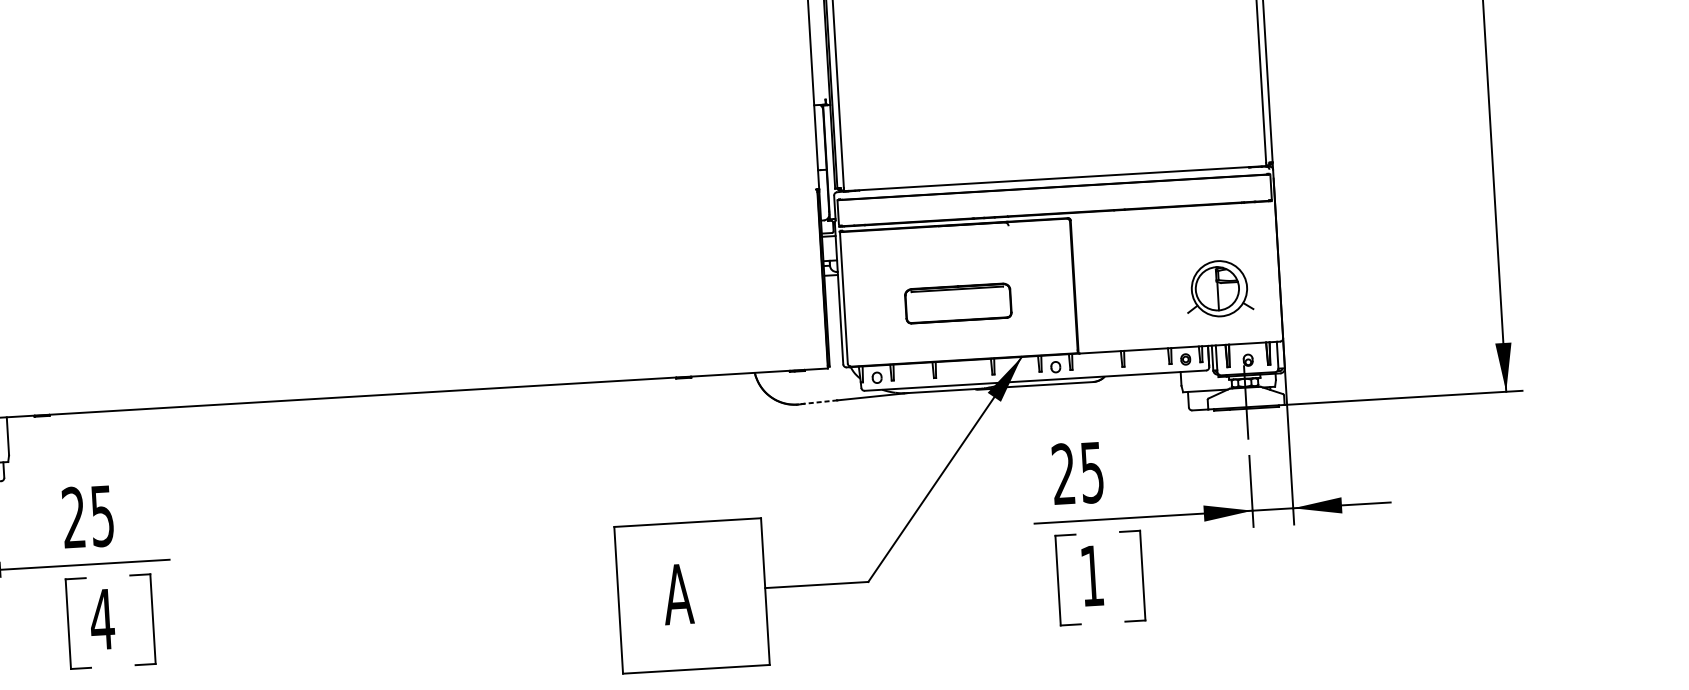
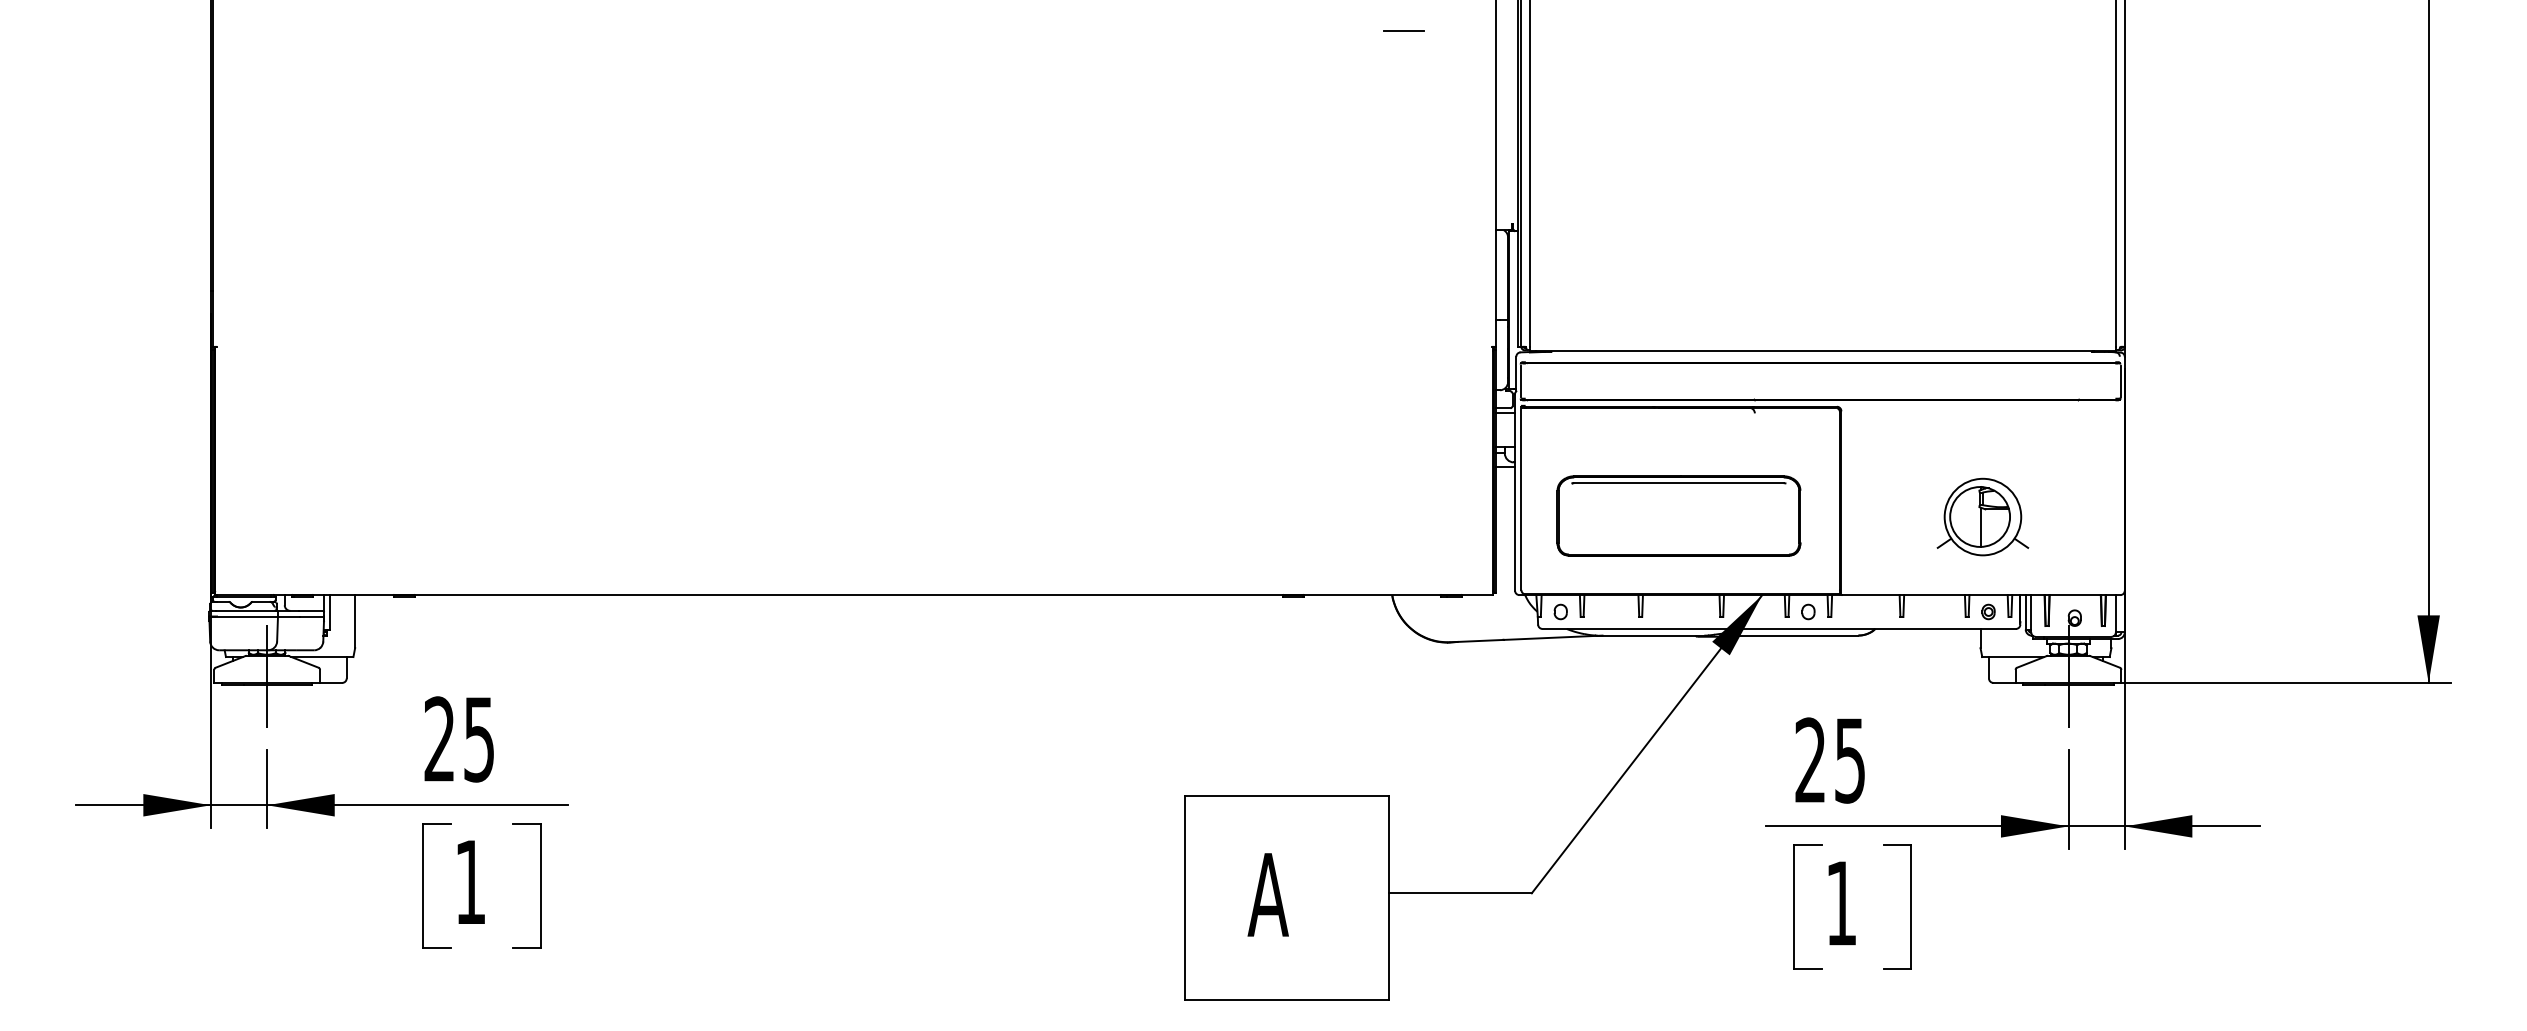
part: (1219, 288) -> (1982, 516), moved
part: (957, 303) -> (1678, 515), size x1.67
line: (818, 402) -> (1477, 641), dashed -> solid
text: (102, 618) -> (470, 881), 4 -> 1

